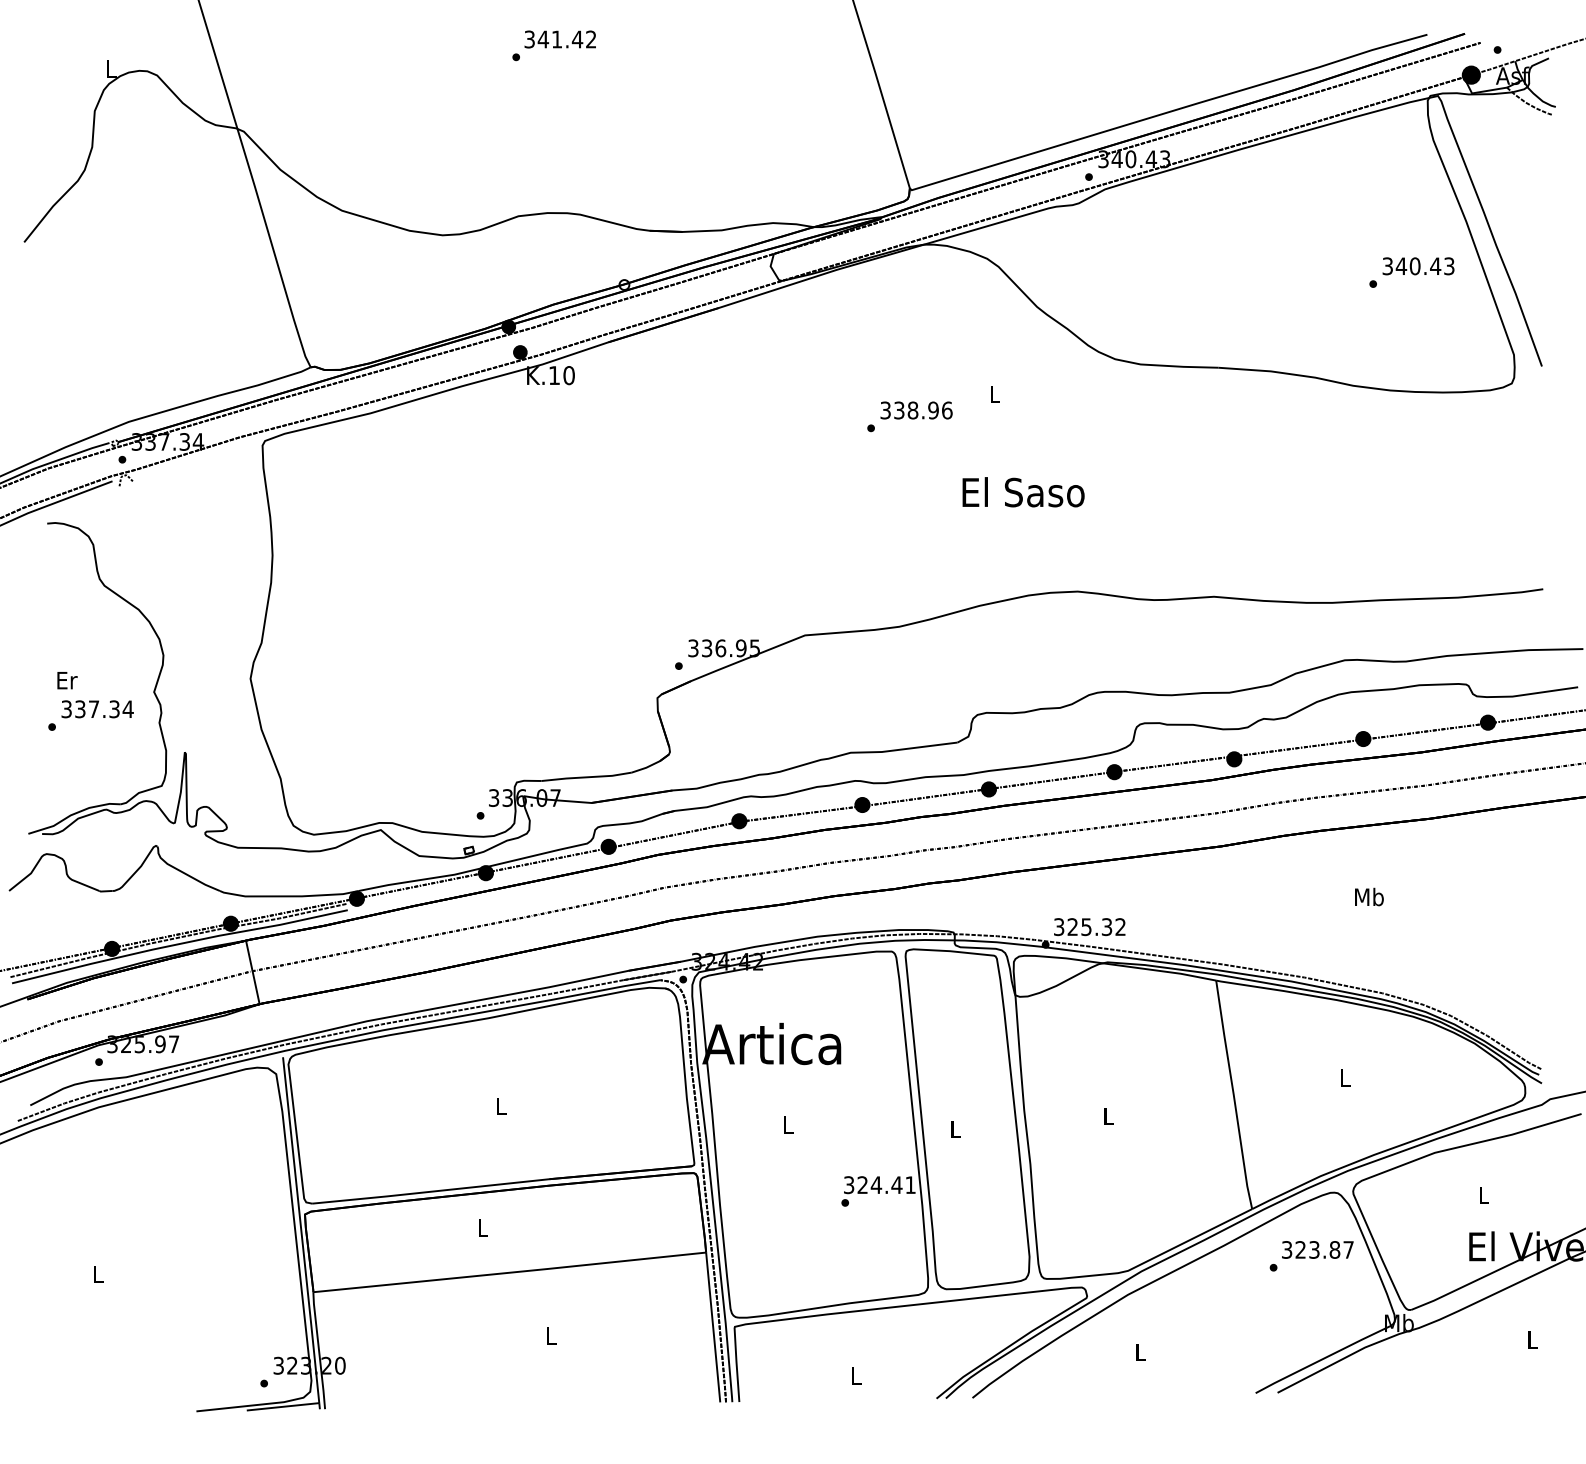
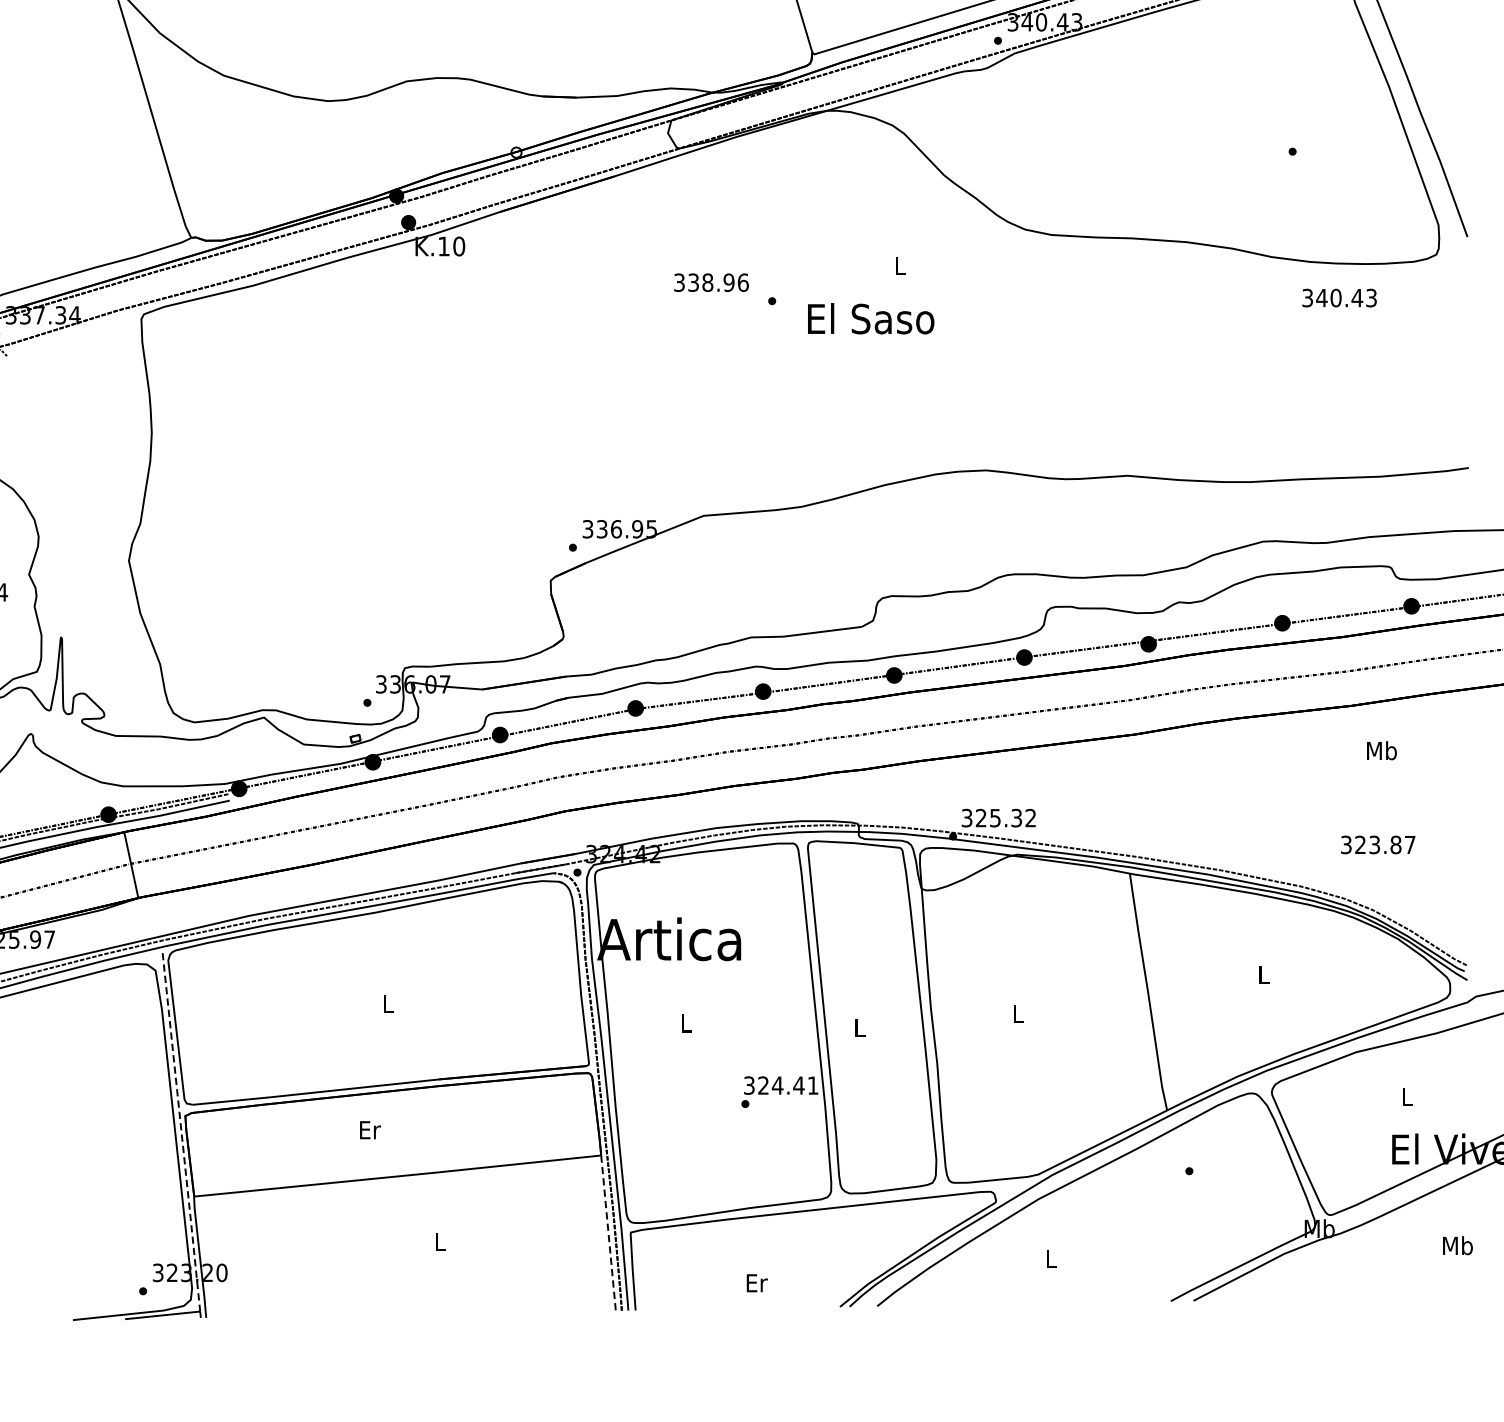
text: (1418, 266) -> (1339, 298), moved
text: (916, 410) -> (711, 282), moved
text: (1023, 492) -> (871, 318), moved
text: (1369, 896) -> (1382, 750), moved
text: (483, 1227) -> (370, 1129), L -> Er
line: (301, 1231) -> (181, 1133), solid -> dashed
text: (1317, 1249) -> (1377, 844), moved
line: (713, 1327) -> (608, 1233), solid -> dashed
text: (1532, 1339) -> (1457, 1245), L -> Mb
text: (856, 1375) -> (757, 1282), L -> Er

